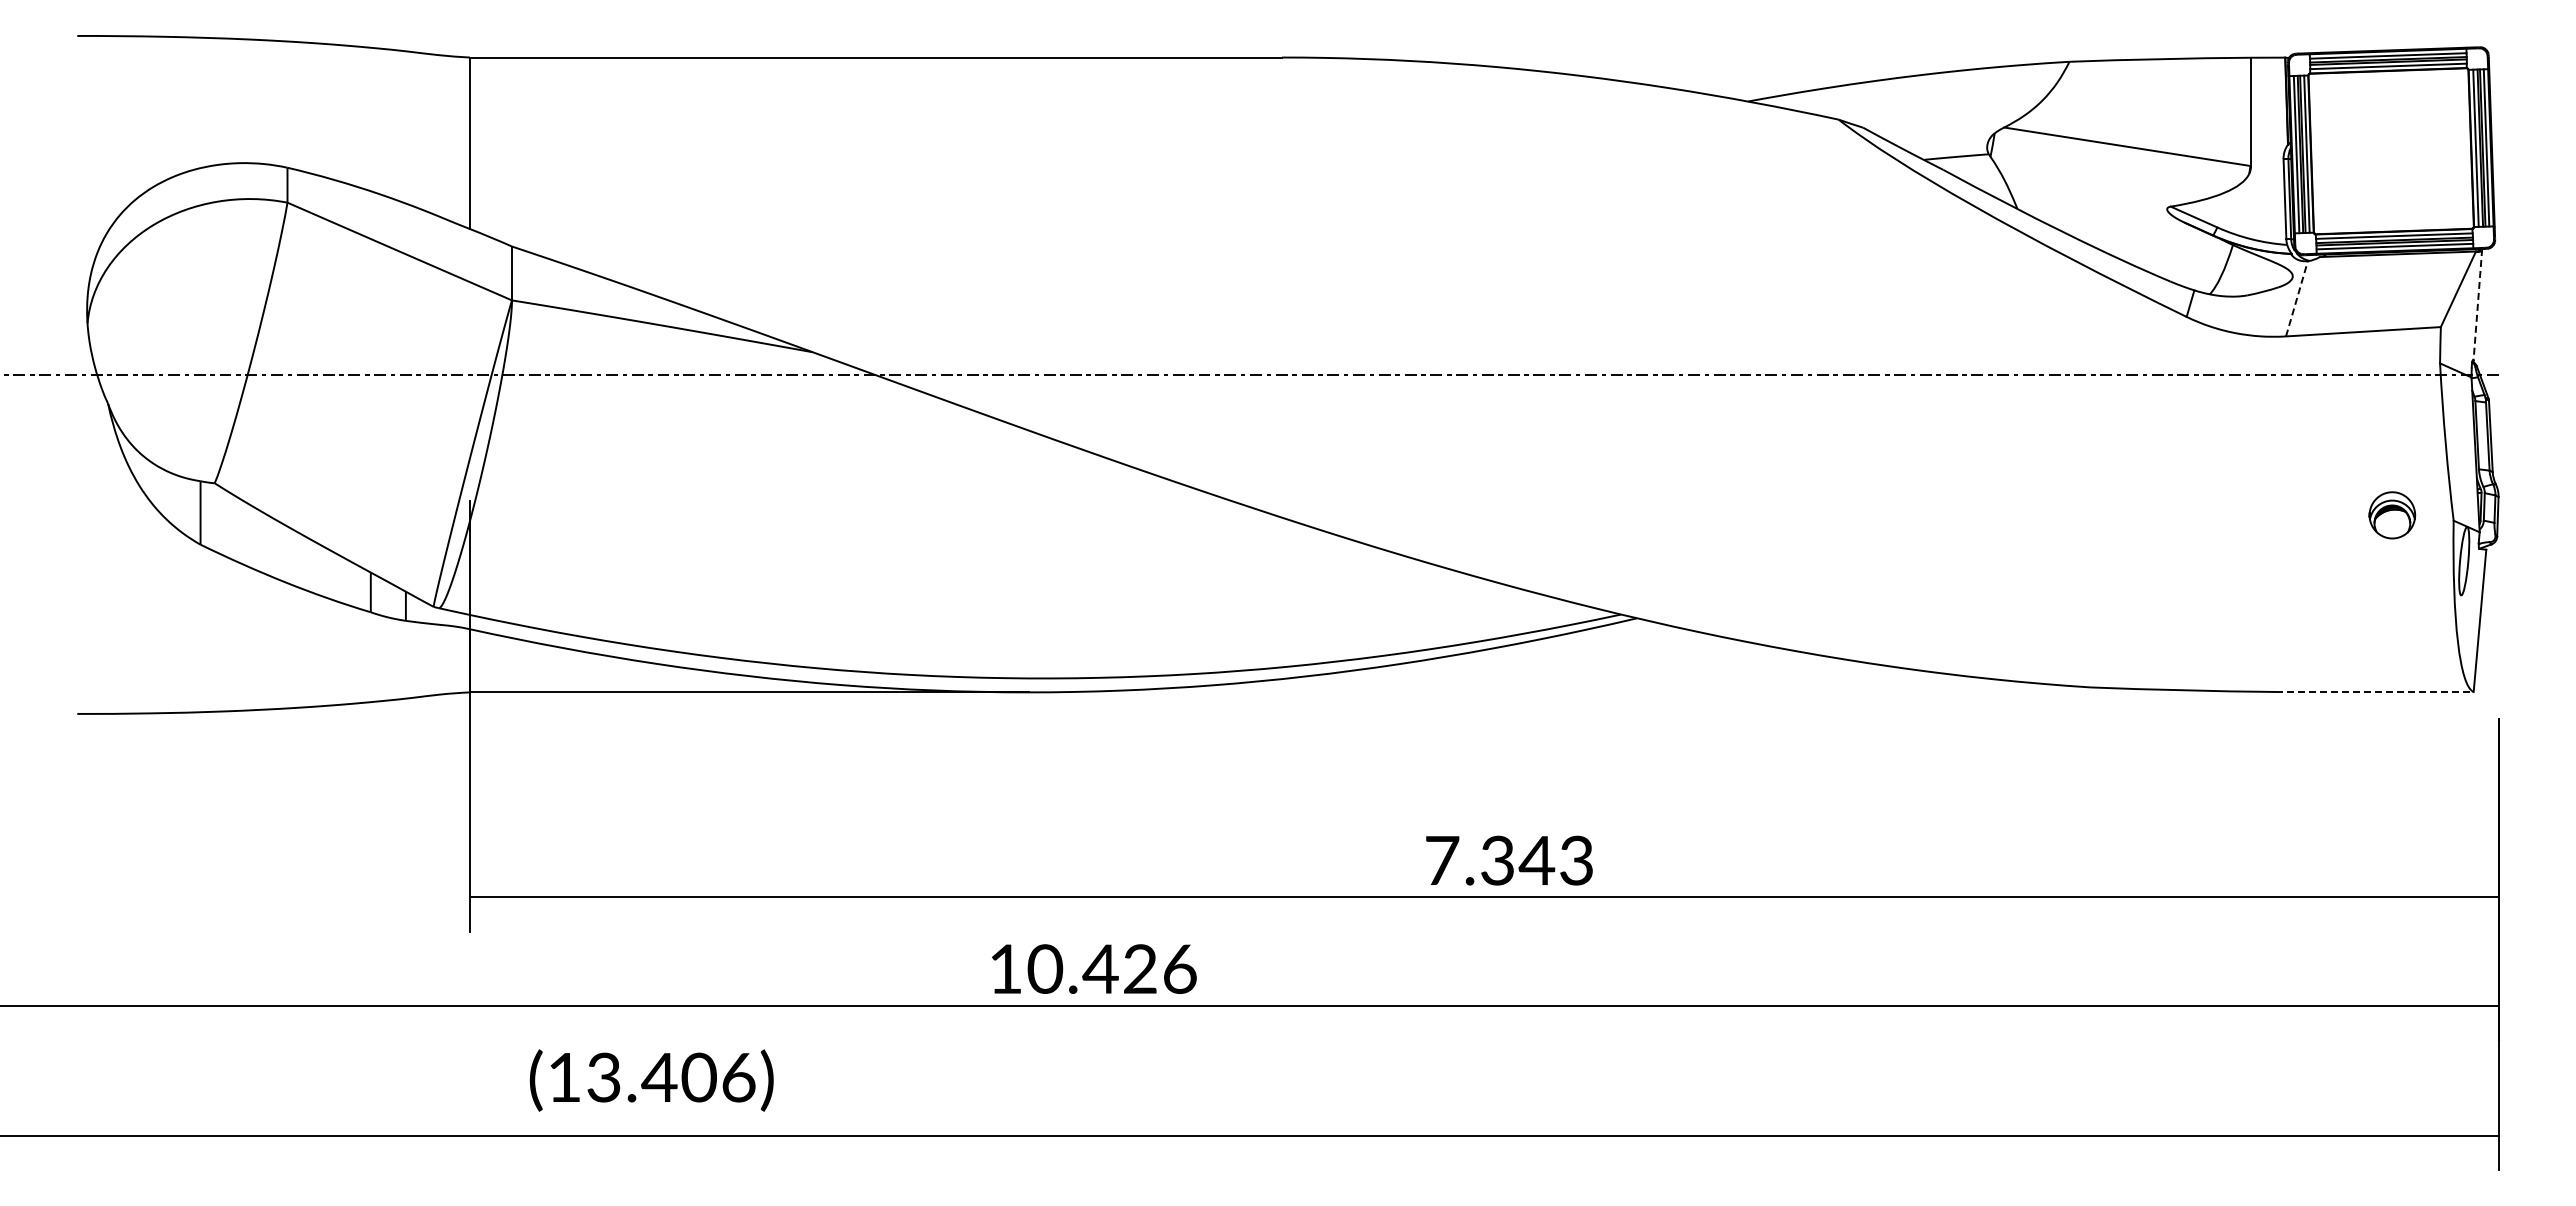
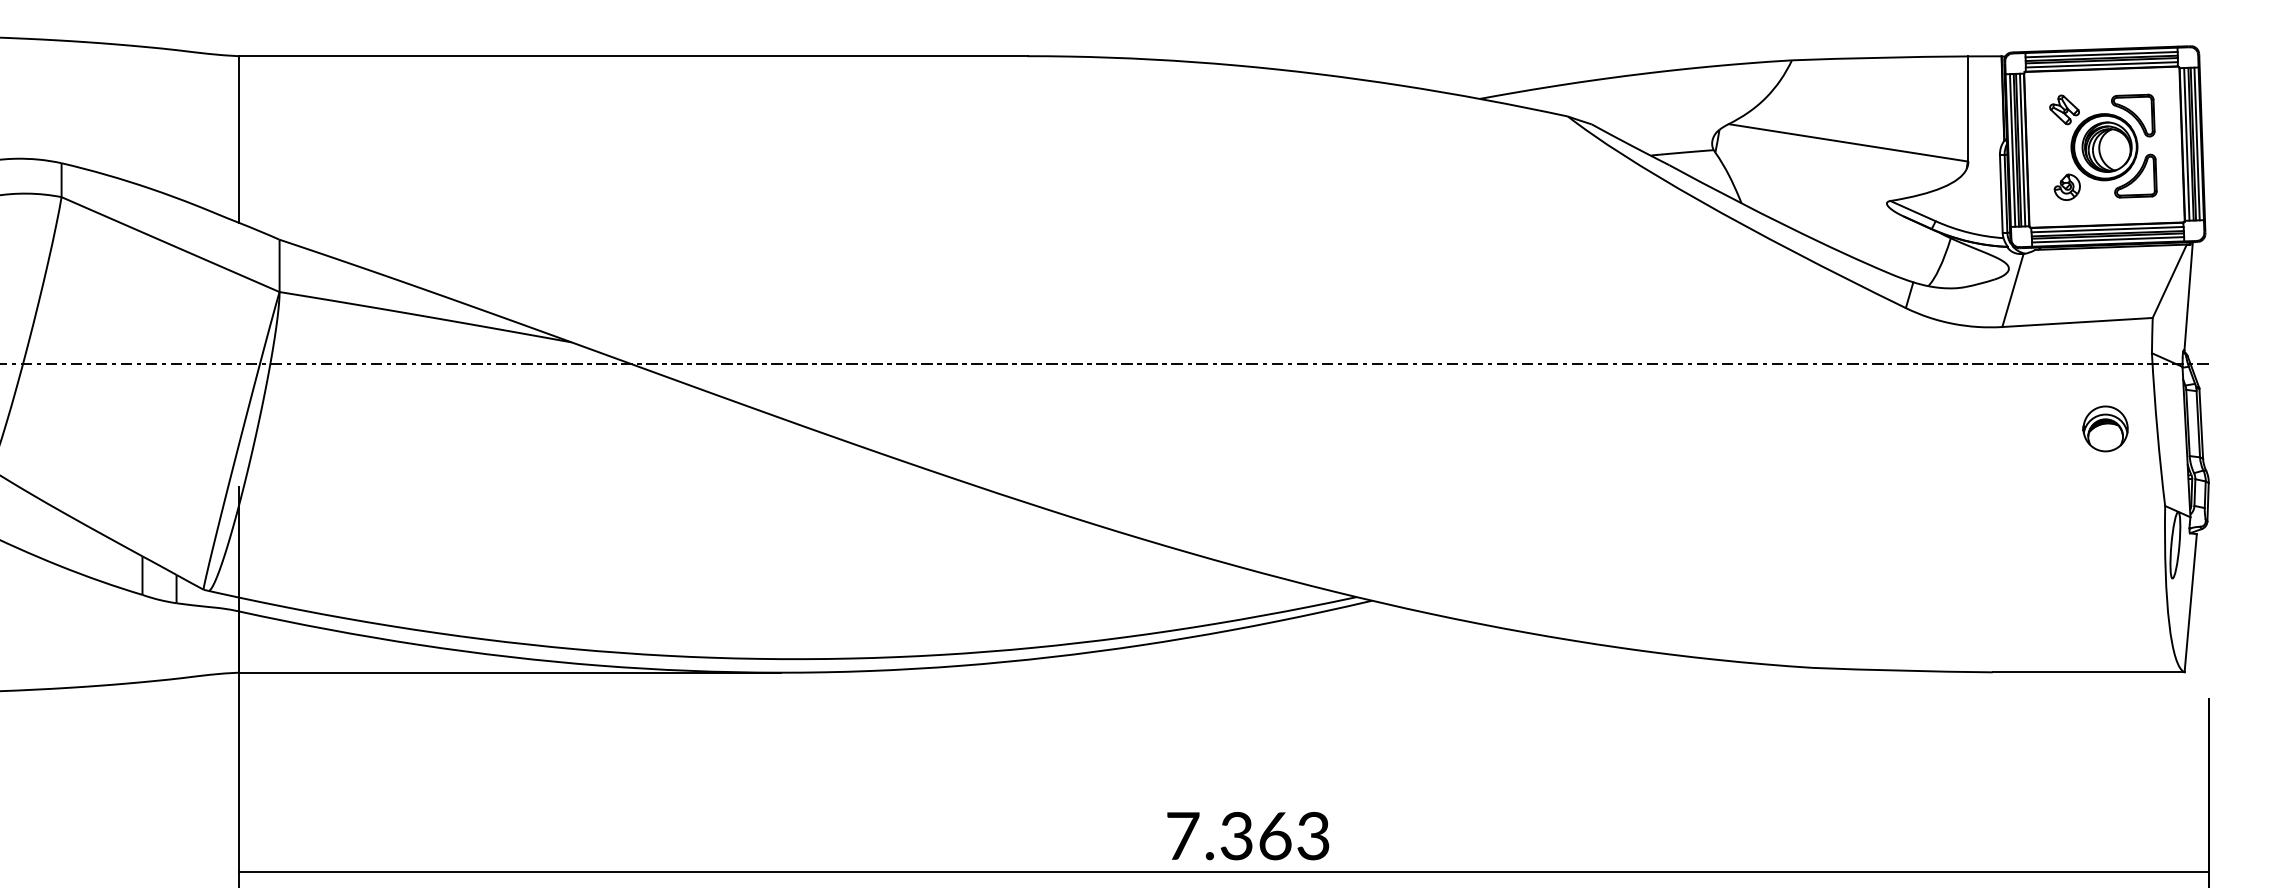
part: (2389, 151) -> (2102, 147), added
line: (2297, 298) -> (2013, 290), dashed -> solid
line: (2477, 305) -> (2188, 296), dashed -> solid
part: (2392, 515) -> (2105, 429), moved
line: (2374, 691) -> (2088, 671), dashed -> solid
text: (1536, 860) -> (1274, 835), 7.343 -> 7.363

